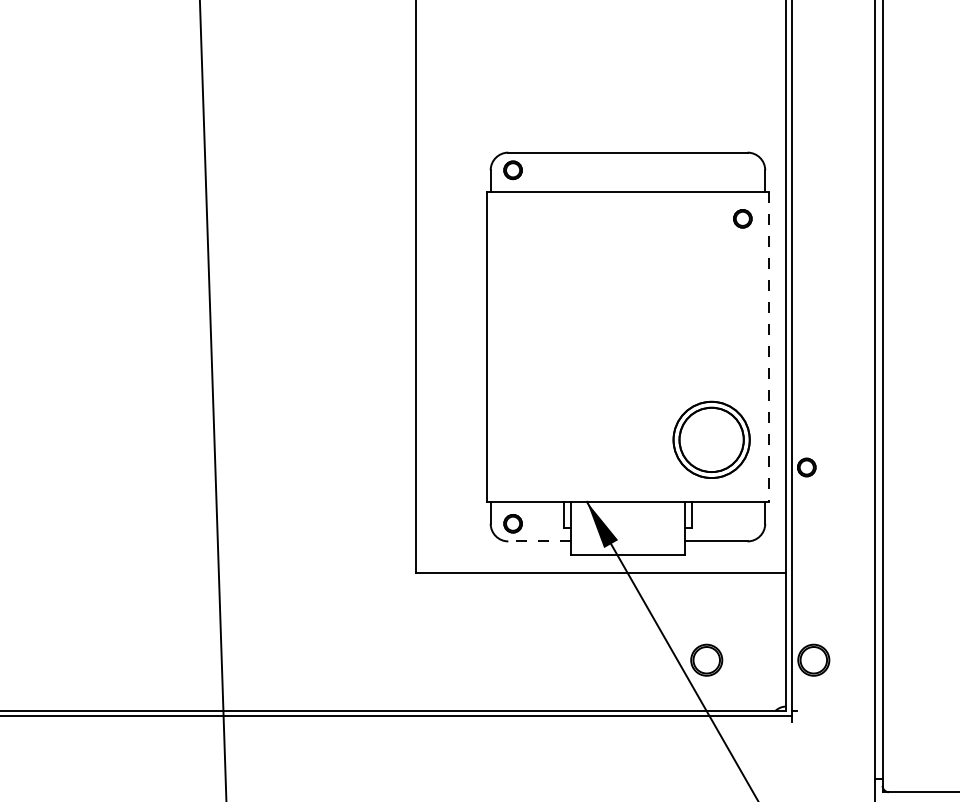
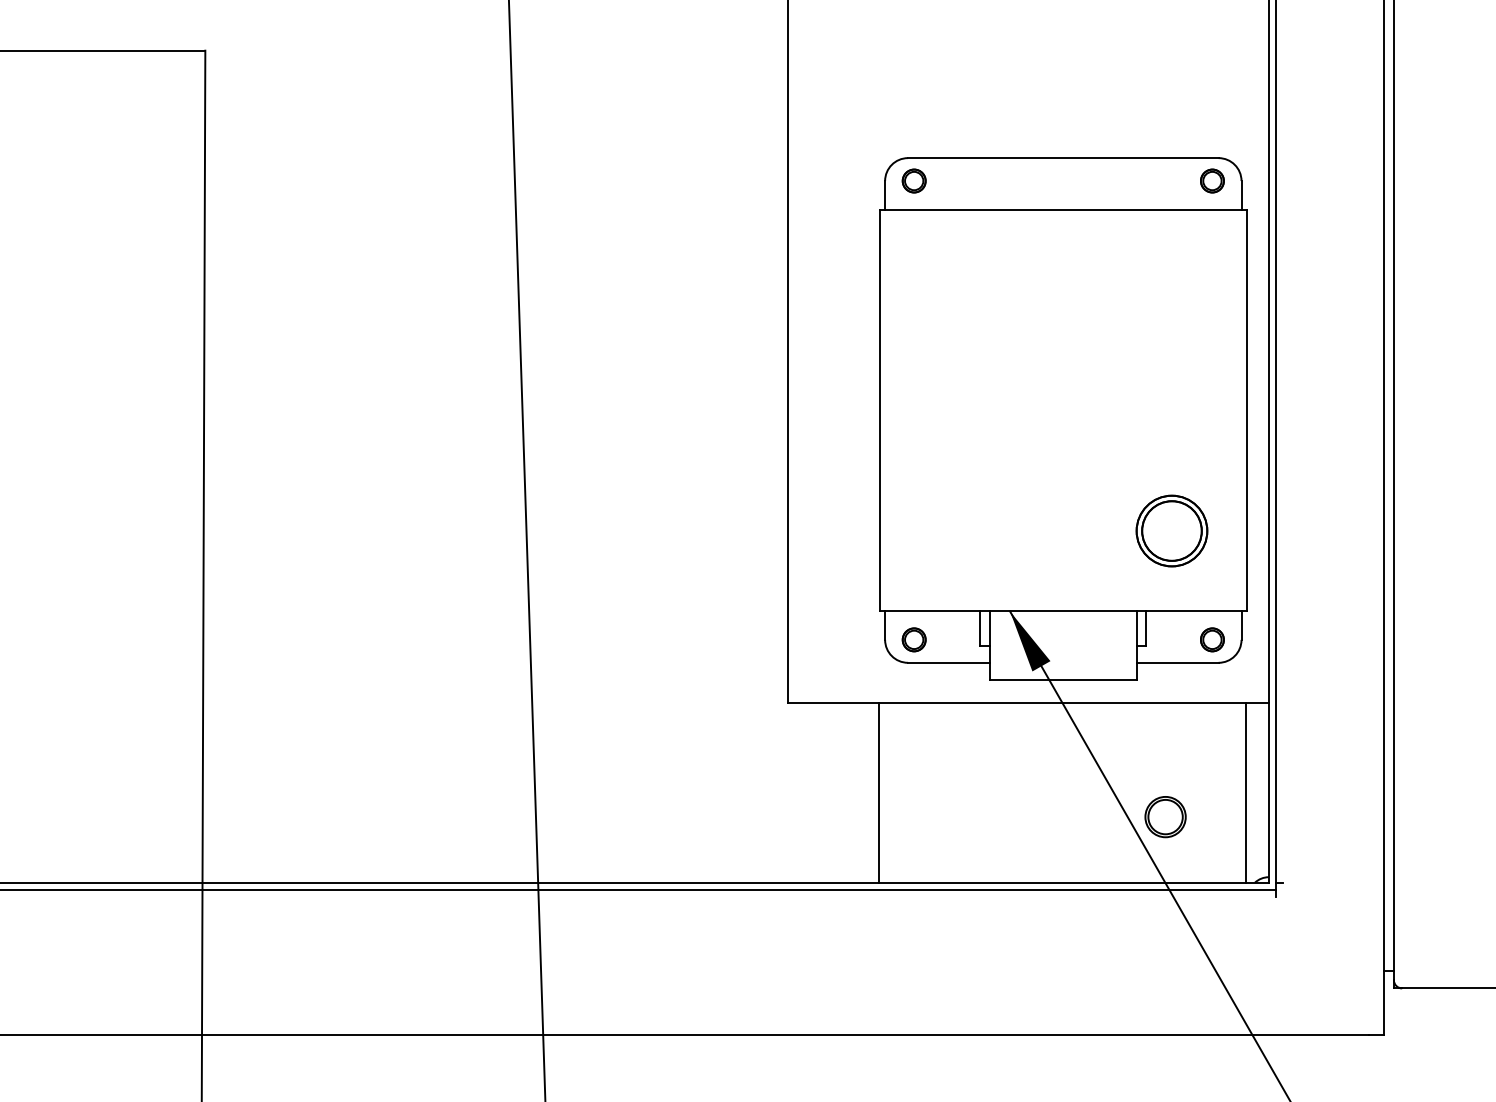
part: (742, 218) -> (1212, 180), moved
line: (769, 347) -> (1246, 410), dashed -> solid
part: (711, 439) -> (1171, 530), size x0.71
part: (806, 467) -> (1212, 639), moved
line: (539, 541) -> (948, 662), dashed -> solid
line: (485, 641) -> (878, 792), added
line: (768, 641) -> (1245, 792), added
part: (813, 660) -> (1304, 817), removed

